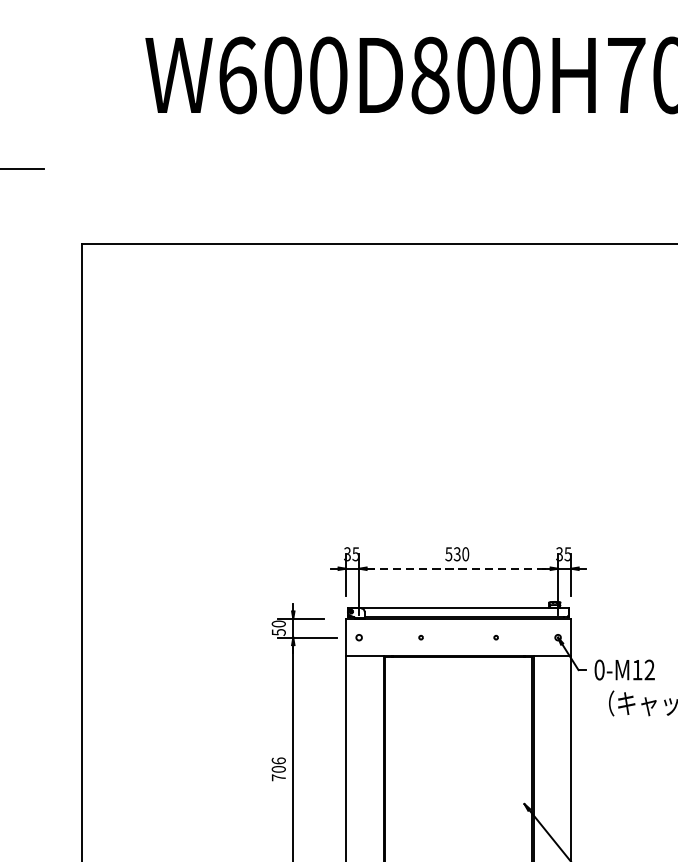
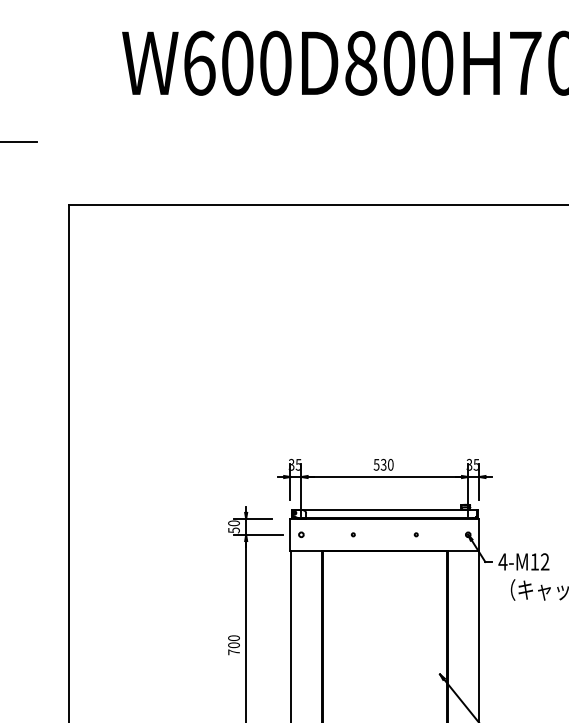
line: (459, 569) -> (385, 477), dashed -> solid
text: (598, 669) -> (502, 561), 0-M12 -> 4-M12
text: (278, 760) -> (233, 637), 706 -> 700

